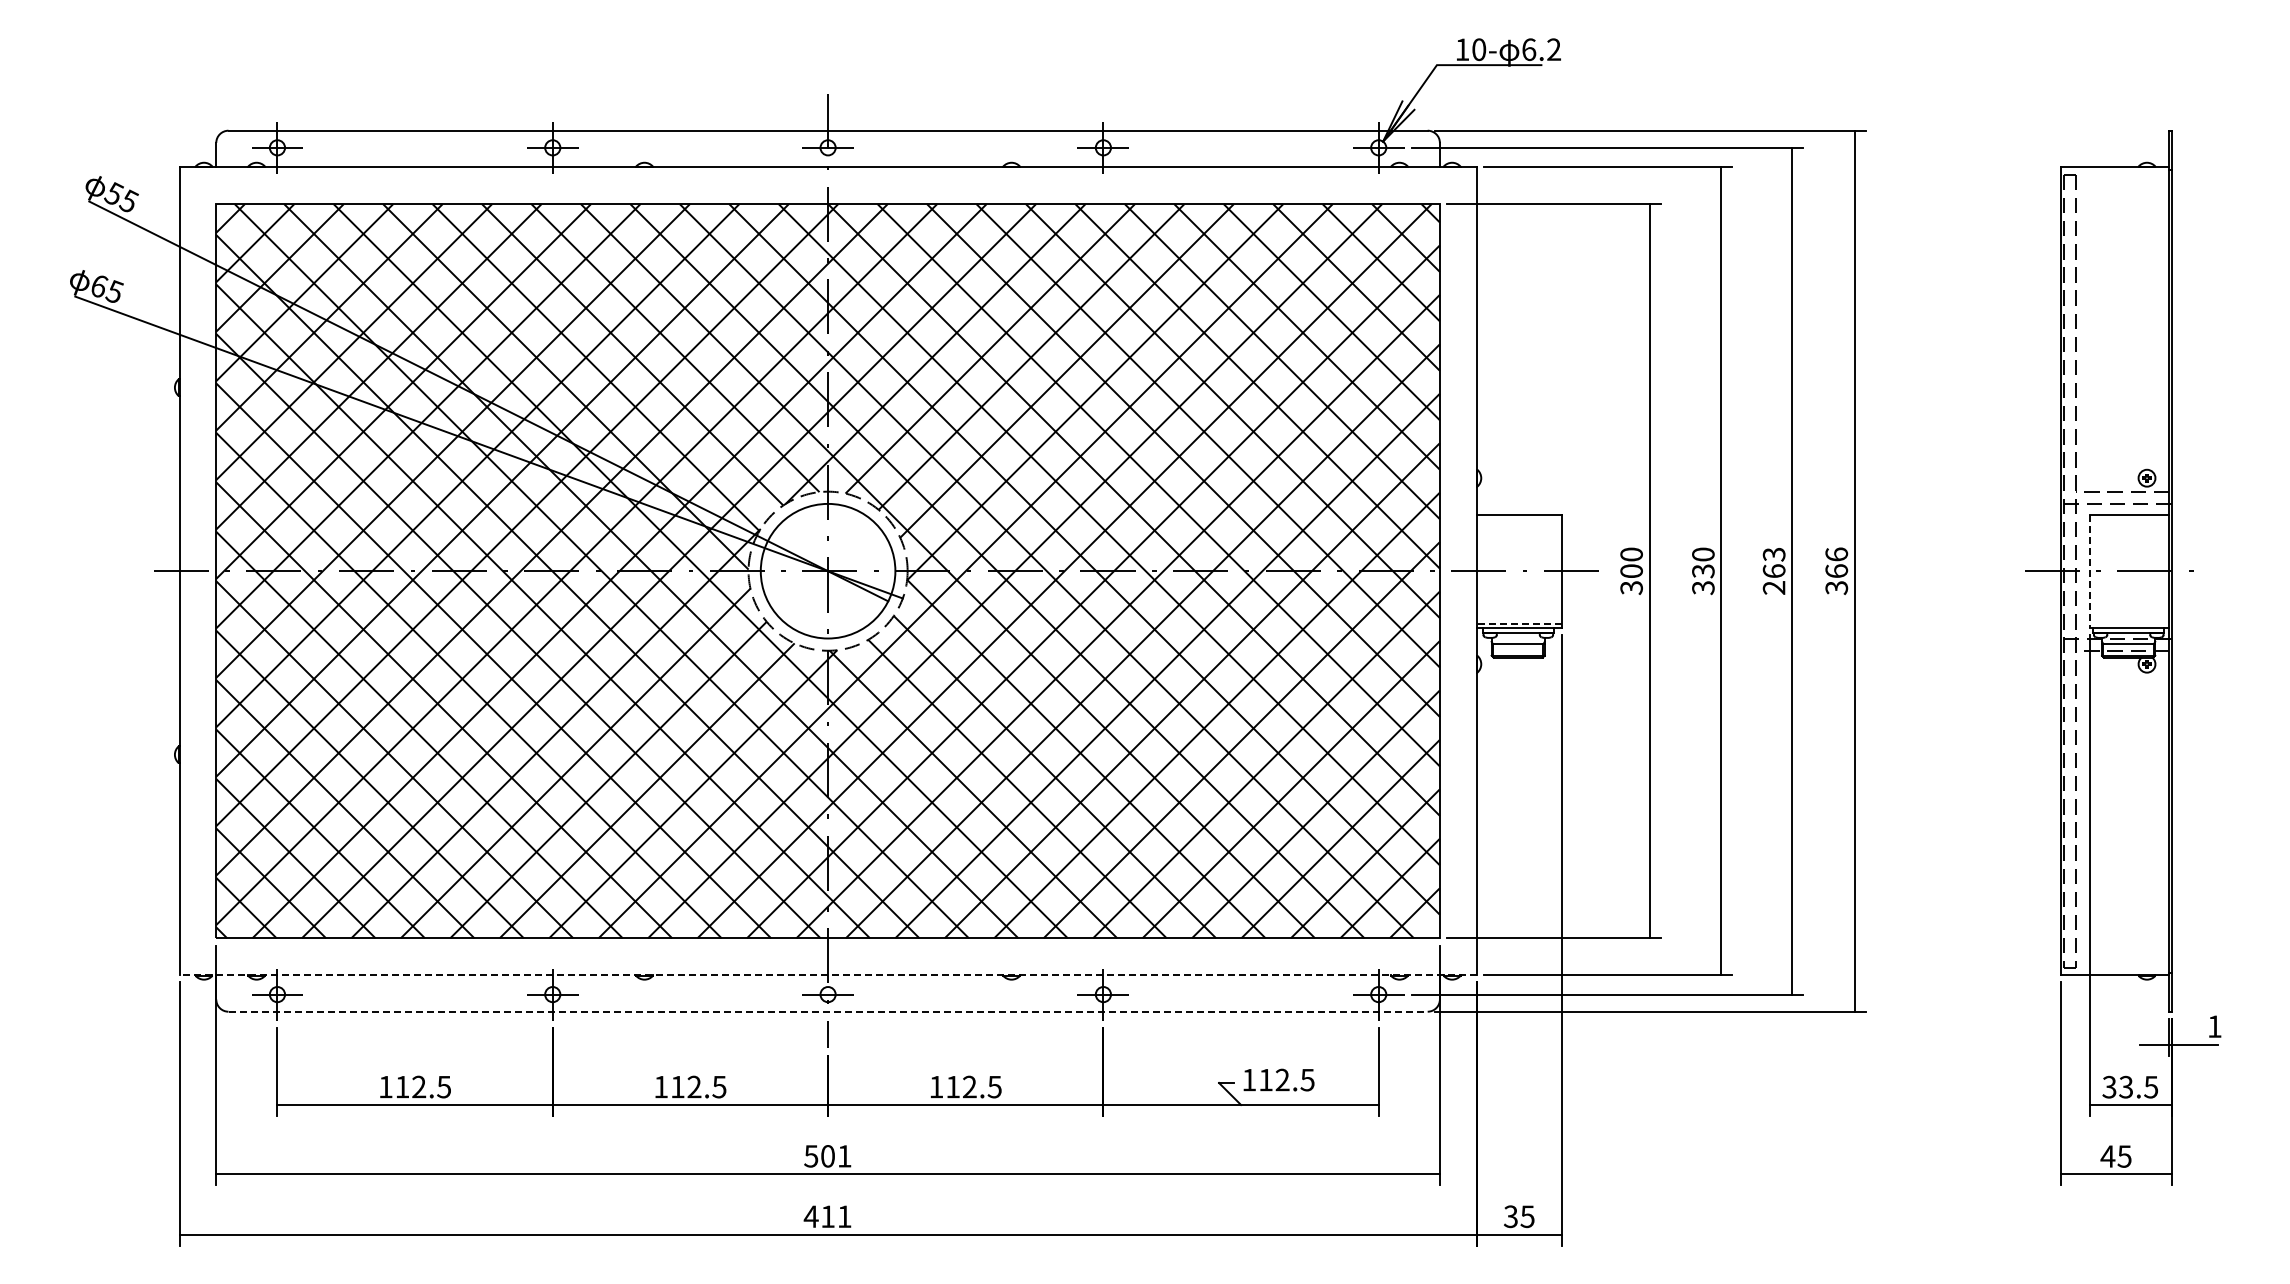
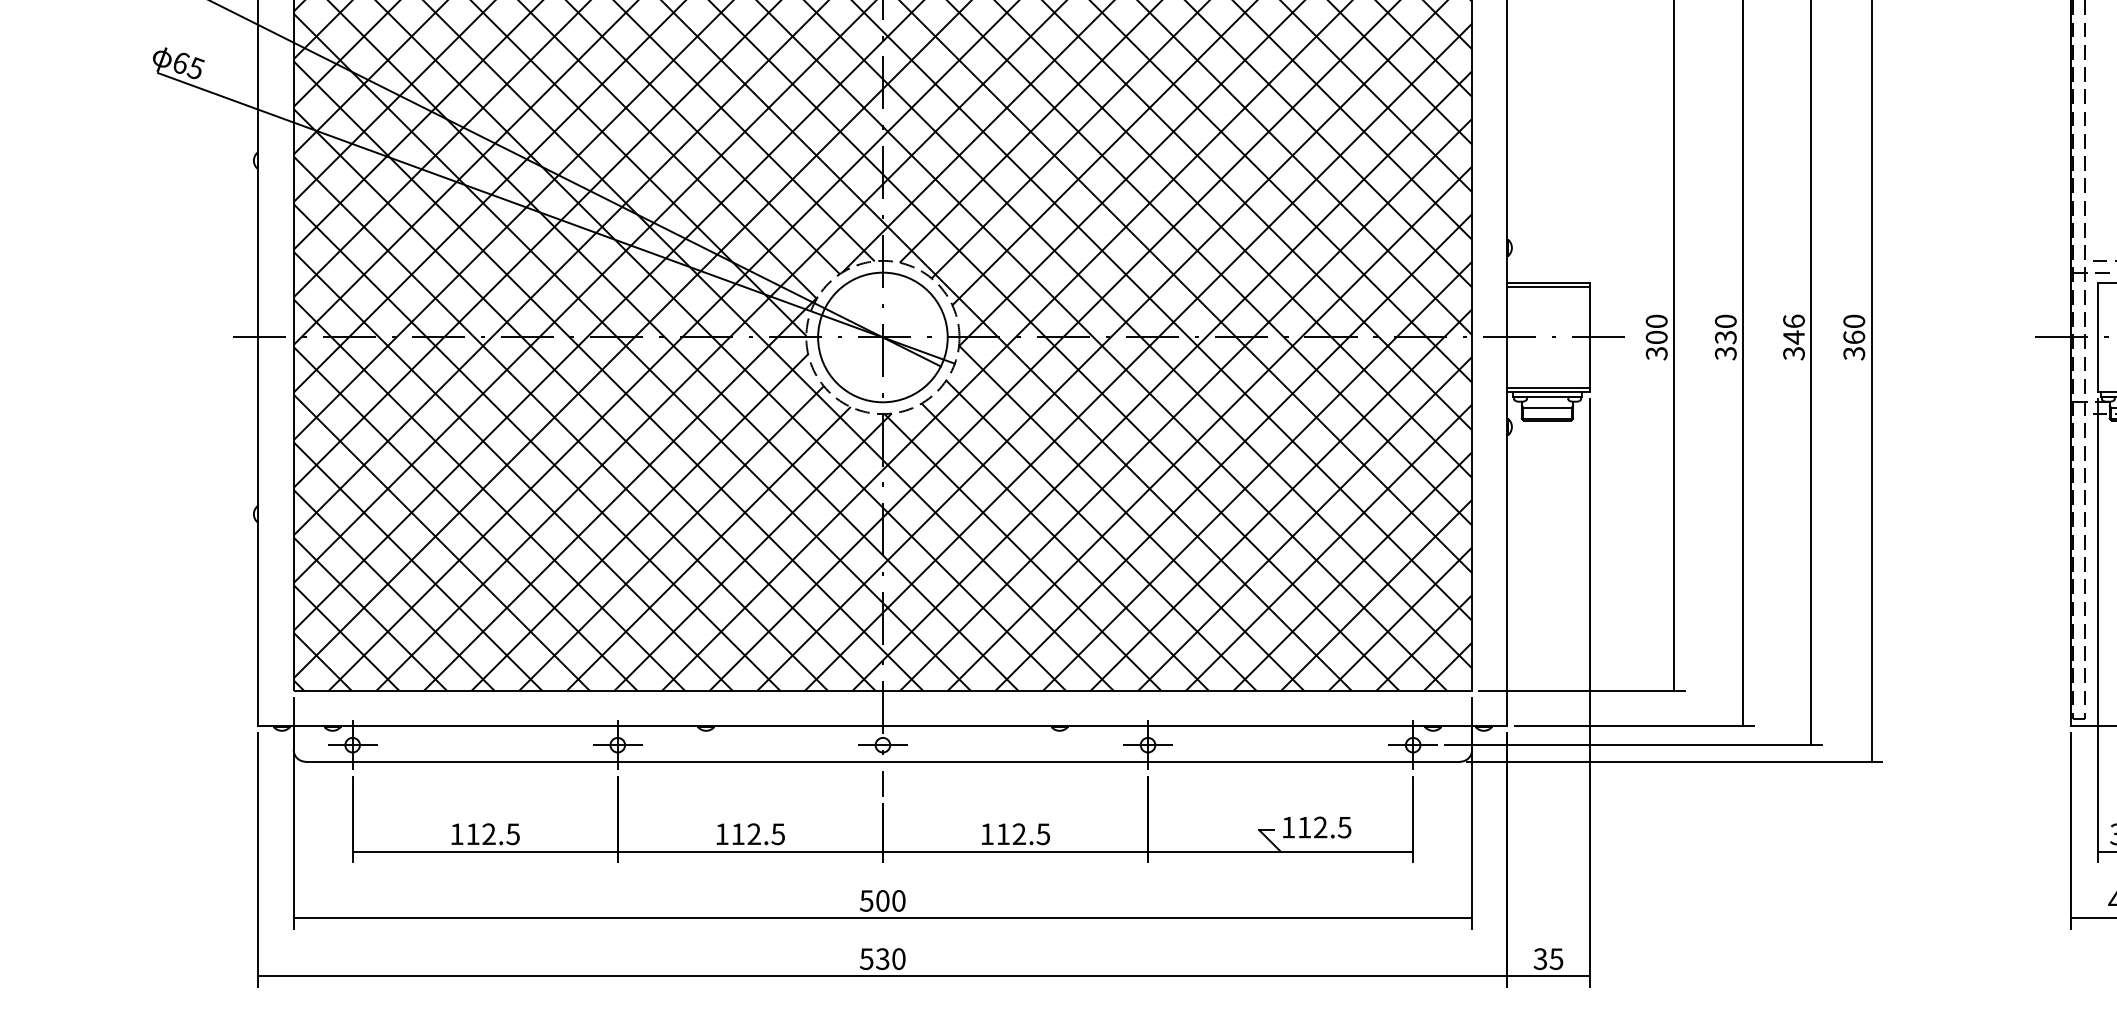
line: (1519, 518) -> (1548, 286), added
text: (1836, 554) -> (1854, 321), 366 -> 360
text: (1773, 571) -> (1793, 337), 263 -> 346
line: (2089, 571) -> (2097, 337), dashed -> solid
line: (1519, 623) -> (1548, 387), dashed -> solid
line: (828, 975) -> (883, 726), dashed -> solid
line: (828, 1011) -> (883, 761), dashed -> solid
text: (844, 1156) -> (898, 901), 501 -> 500
text: (827, 1216) -> (882, 958), 411 -> 530

